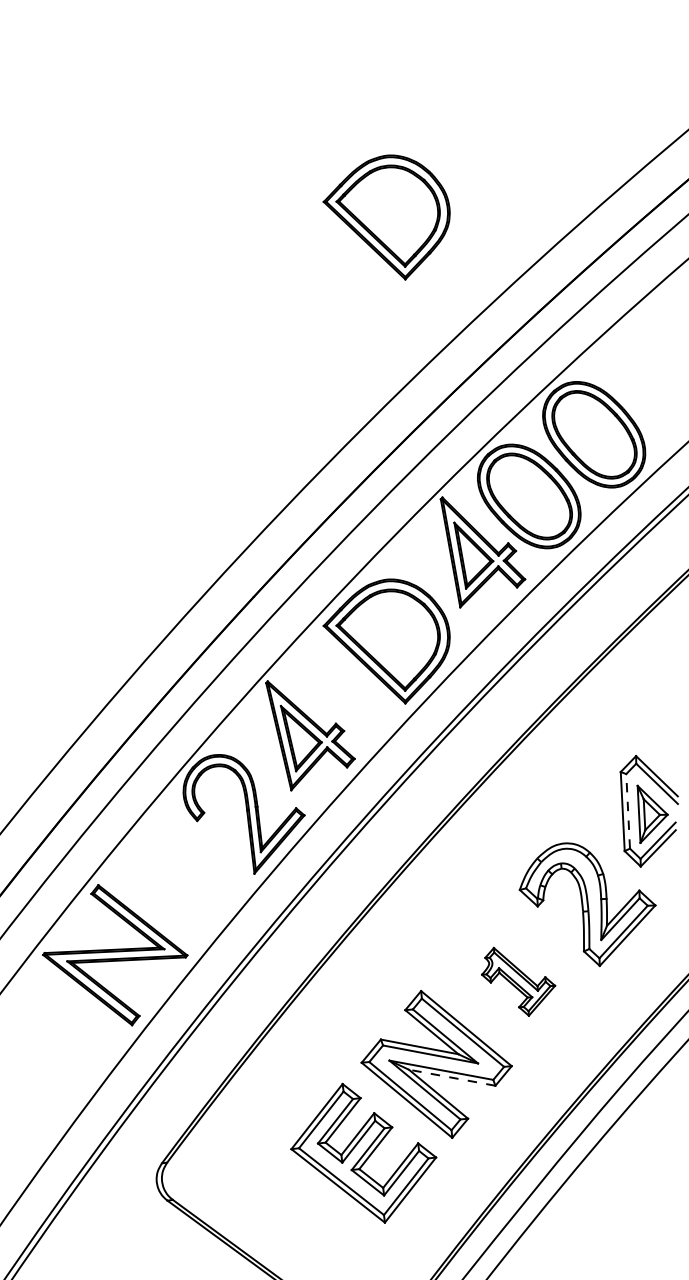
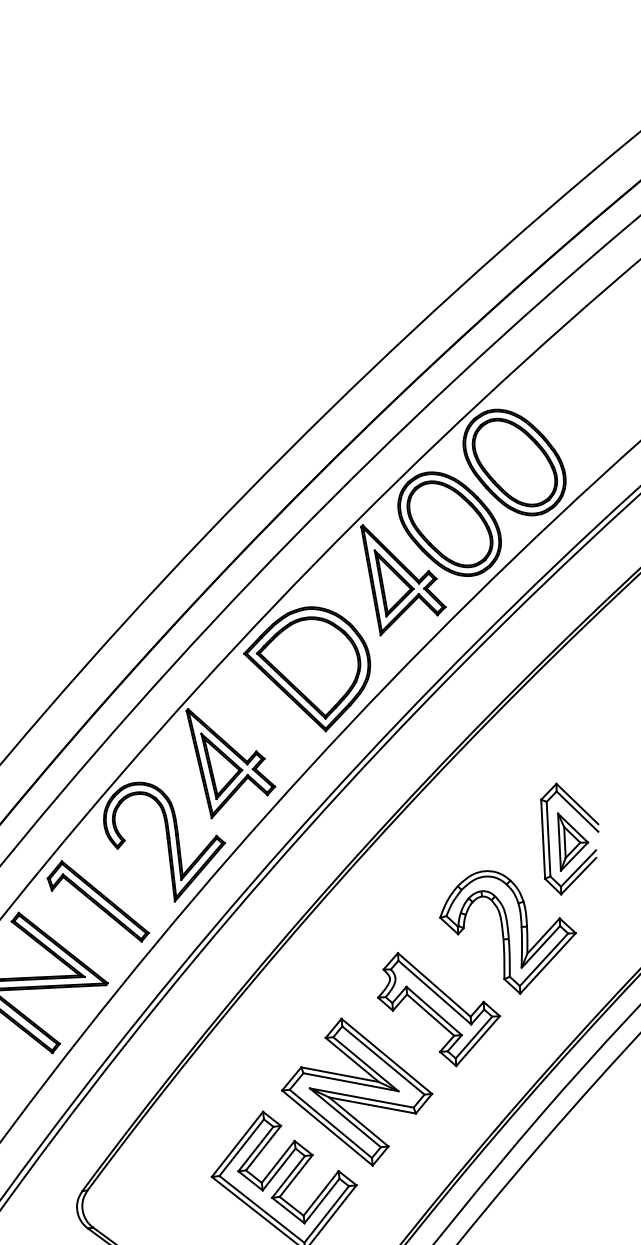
part: (386, 217) -> (306, 245), removed
line: (628, 810) -> (548, 838), dashed -> solid
part: (177, 873) -> (97, 901), added
part: (518, 981) -> (438, 1009), size x1.67
line: (452, 1077) -> (372, 1105), dashed -> solid

